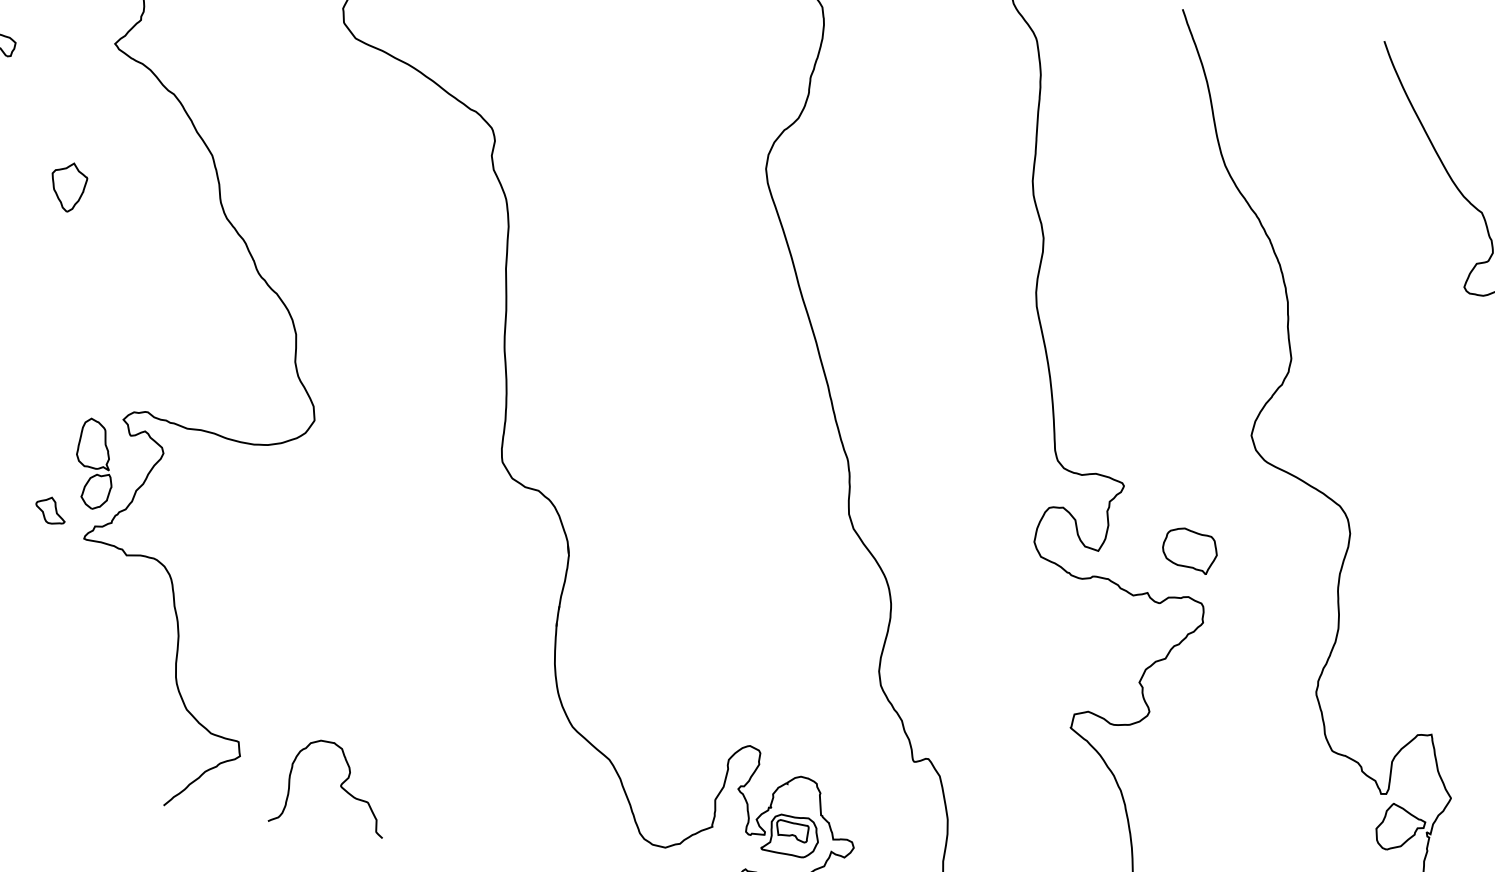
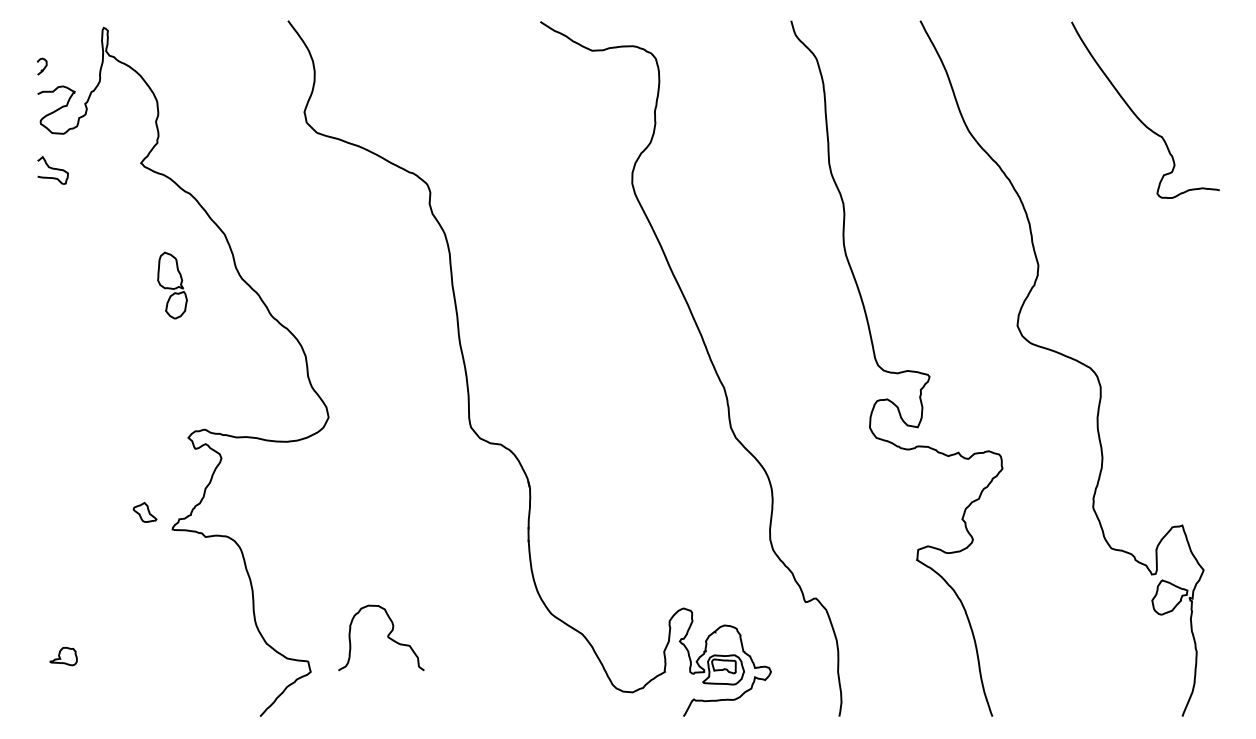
part: (68, 187) -> (122, 273), removed
part: (95, 464) -> (172, 285), moved
part: (1190, 550) -> (985, 416), removed
curve: (340, 786) -> (387, 637), moved

